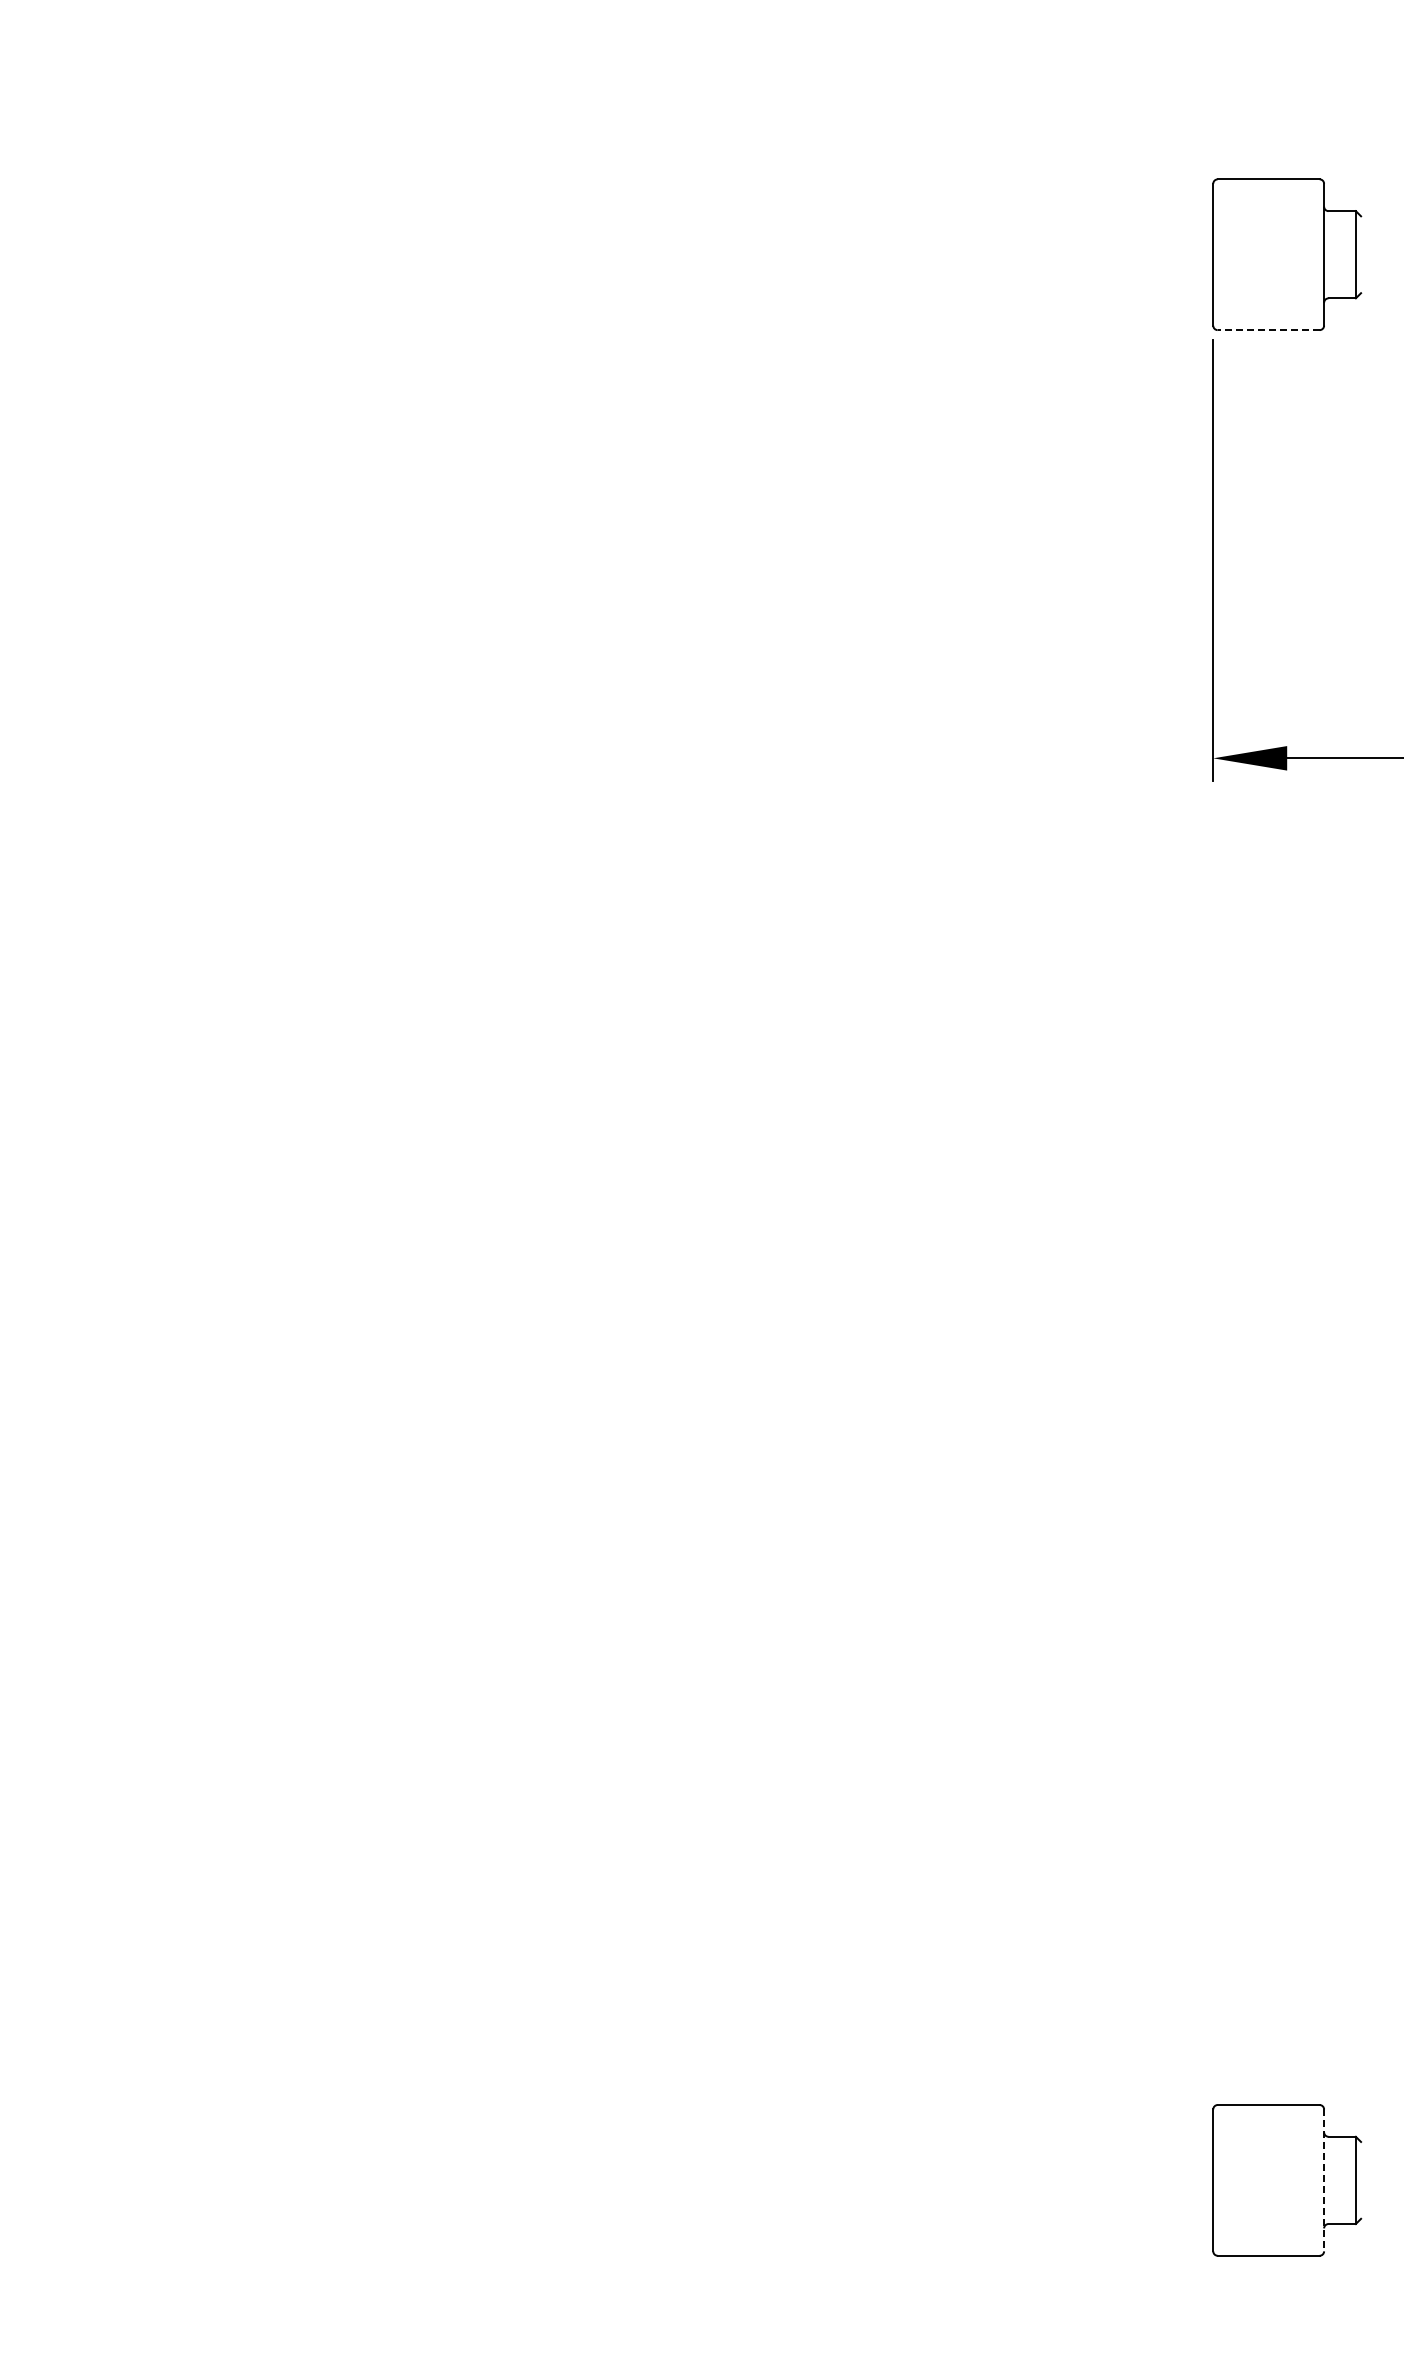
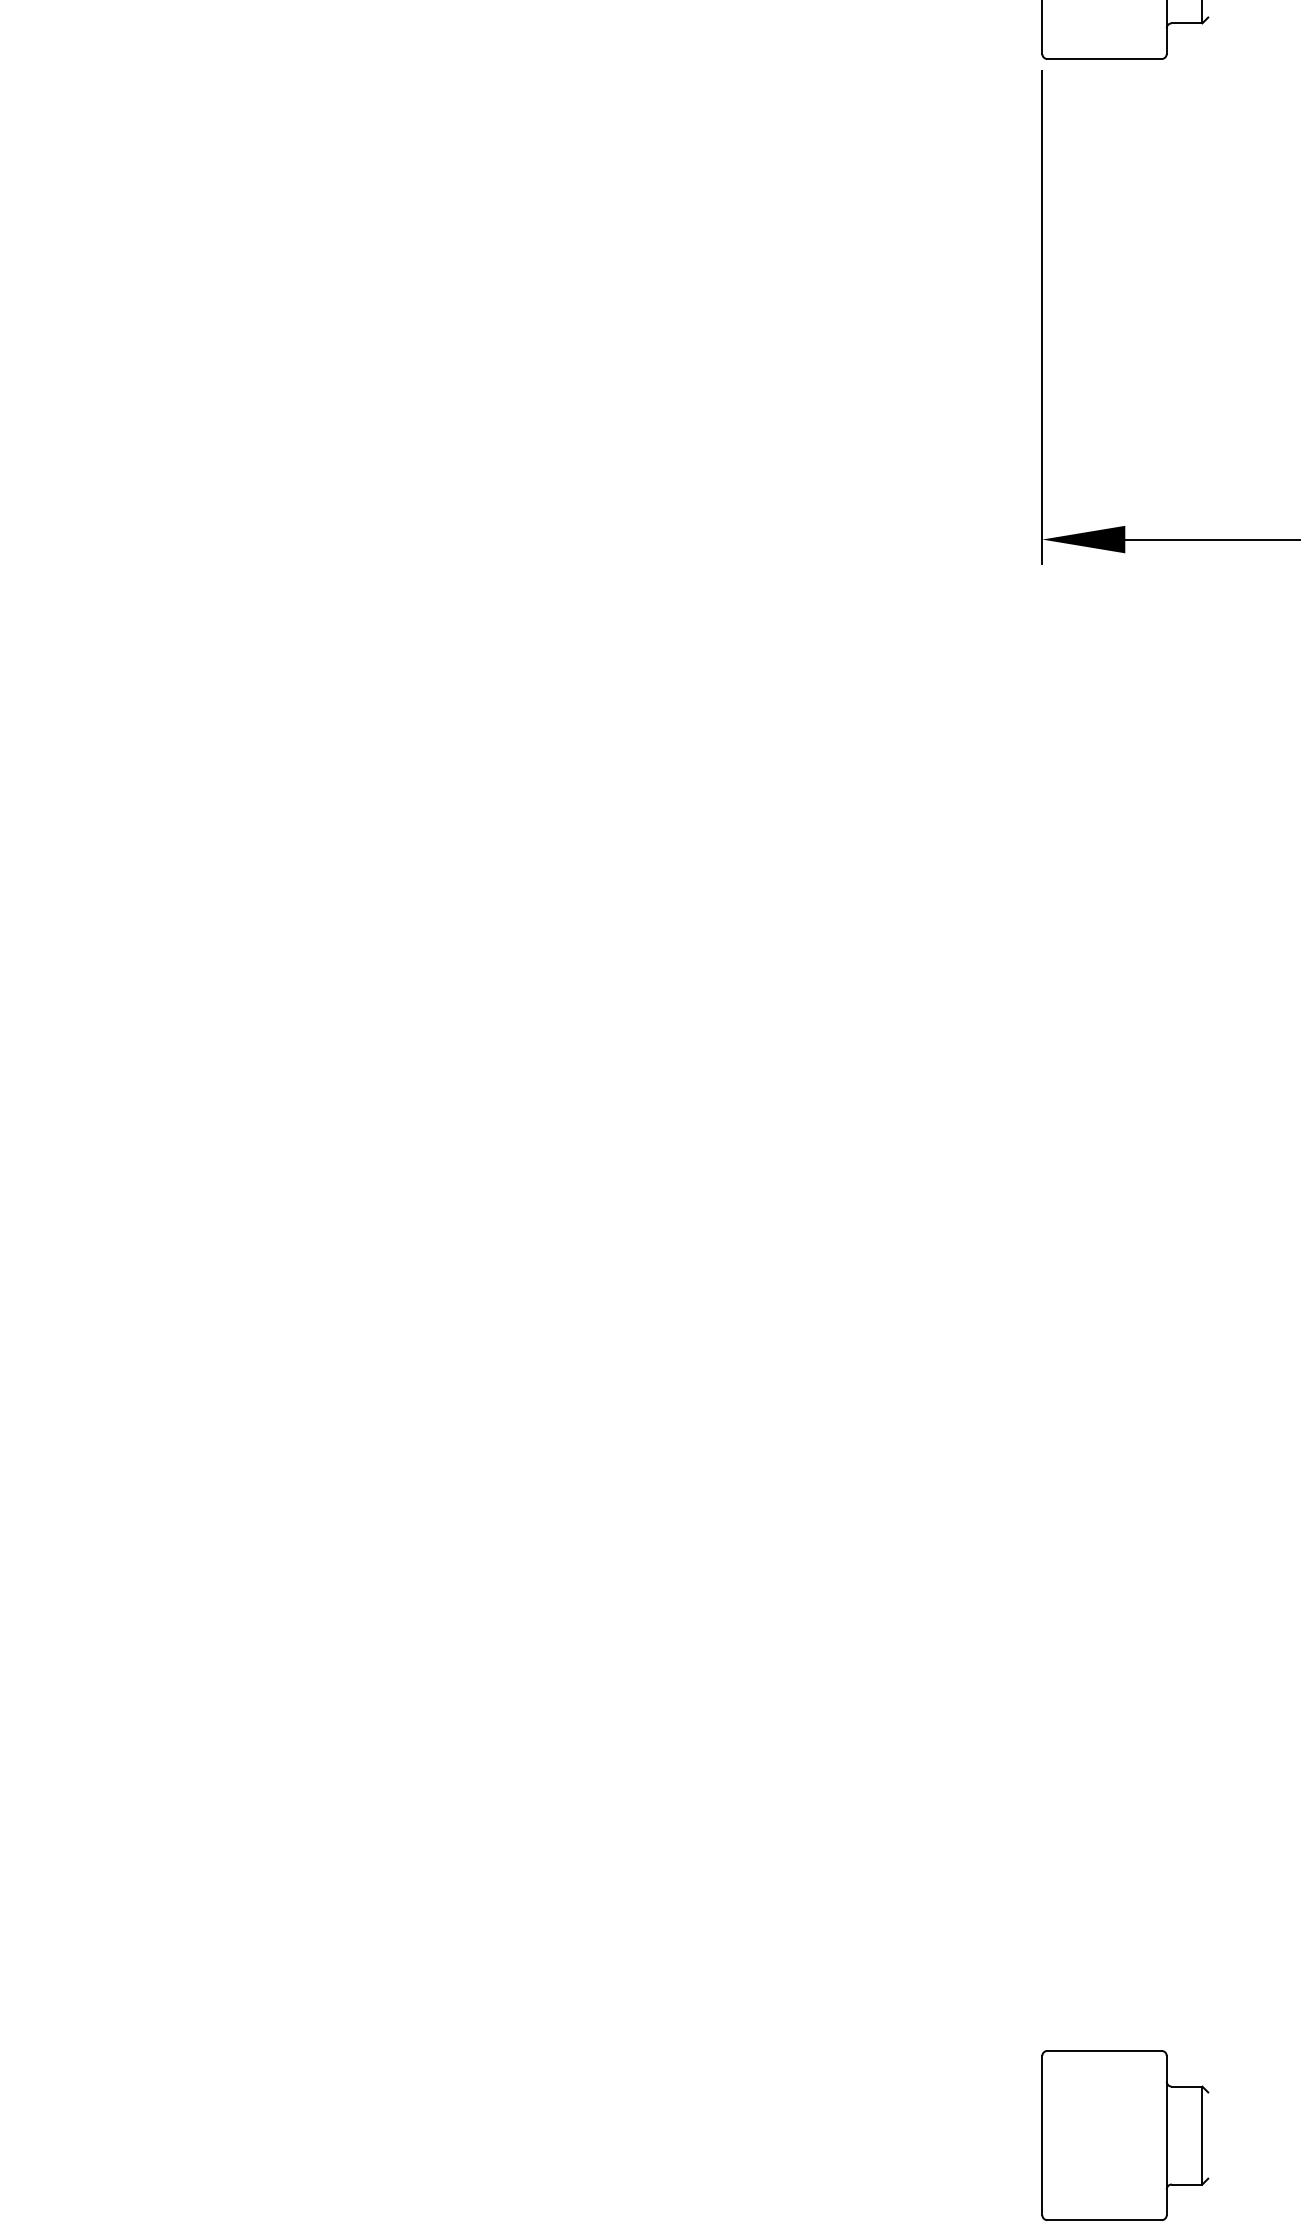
line: (1268, 330) -> (1104, 59), dashed -> solid
line: (1324, 2180) -> (1167, 2135), dashed -> solid

